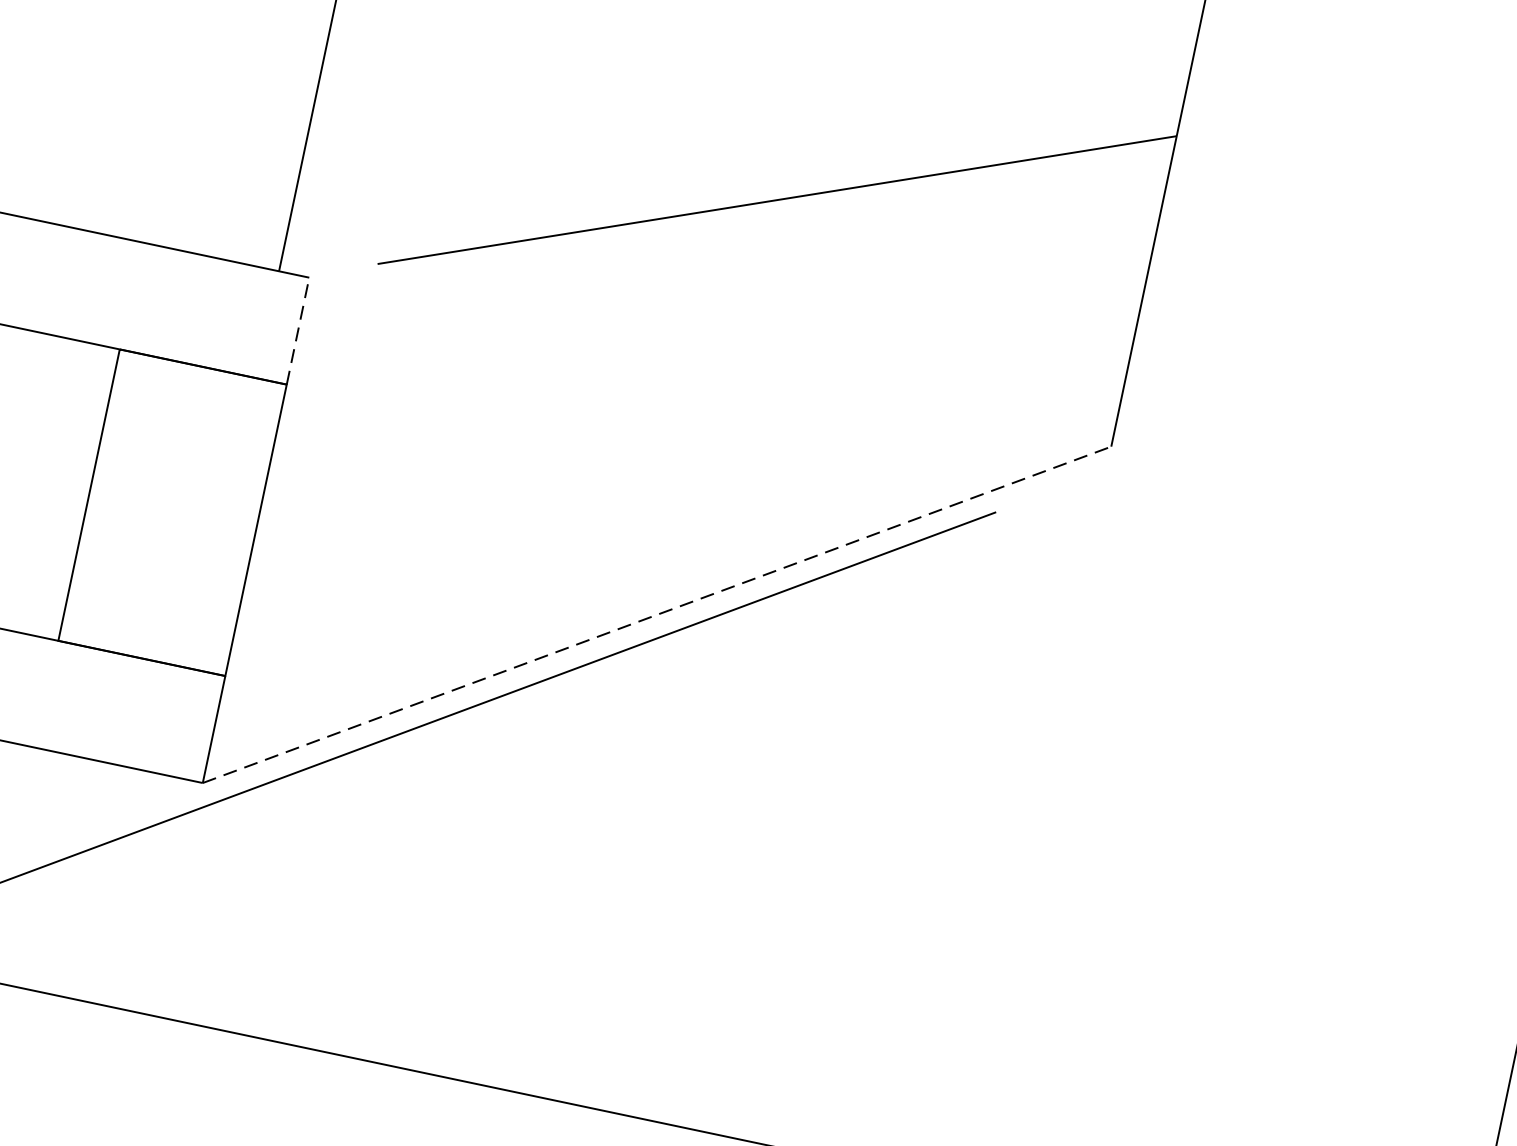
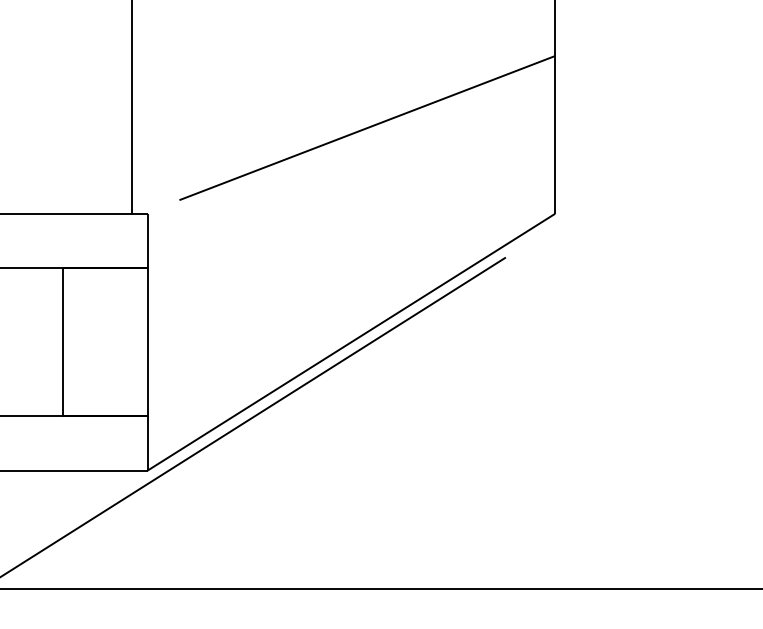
line: (298, 330) -> (147, 240), dashed -> solid
line: (657, 615) -> (351, 342), dashed -> solid

